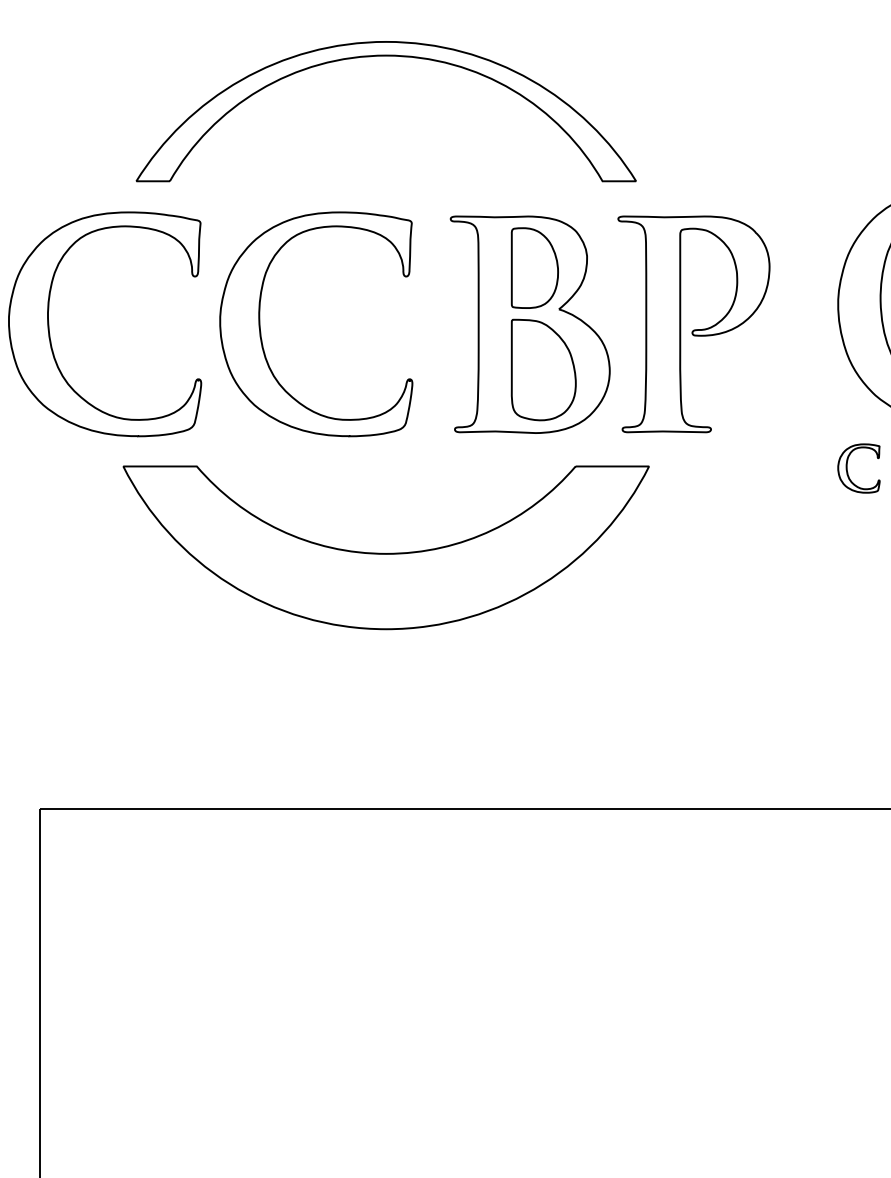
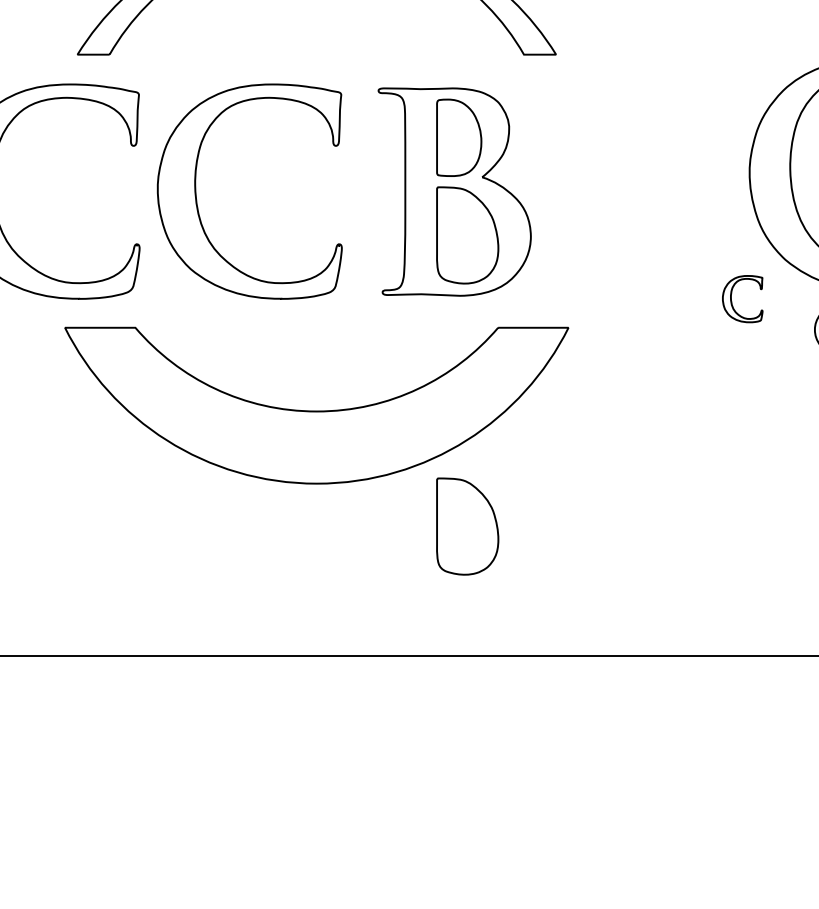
part: (693, 324) -> (611, 191), removed
part: (848, 472) -> (732, 302), moved
part: (543, 673) -> (467, 526), added

